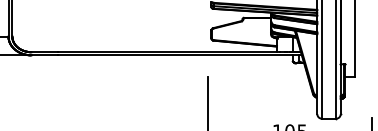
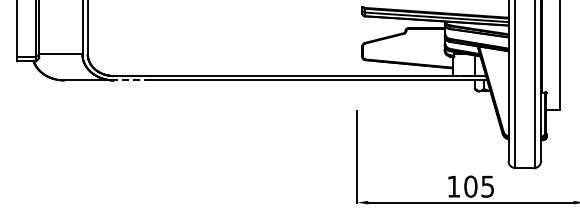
line: (44, 55) -> (132, 80), solid -> dashed

